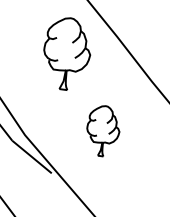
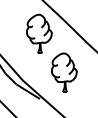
part: (103, 130) -> (64, 72), size x1.43

